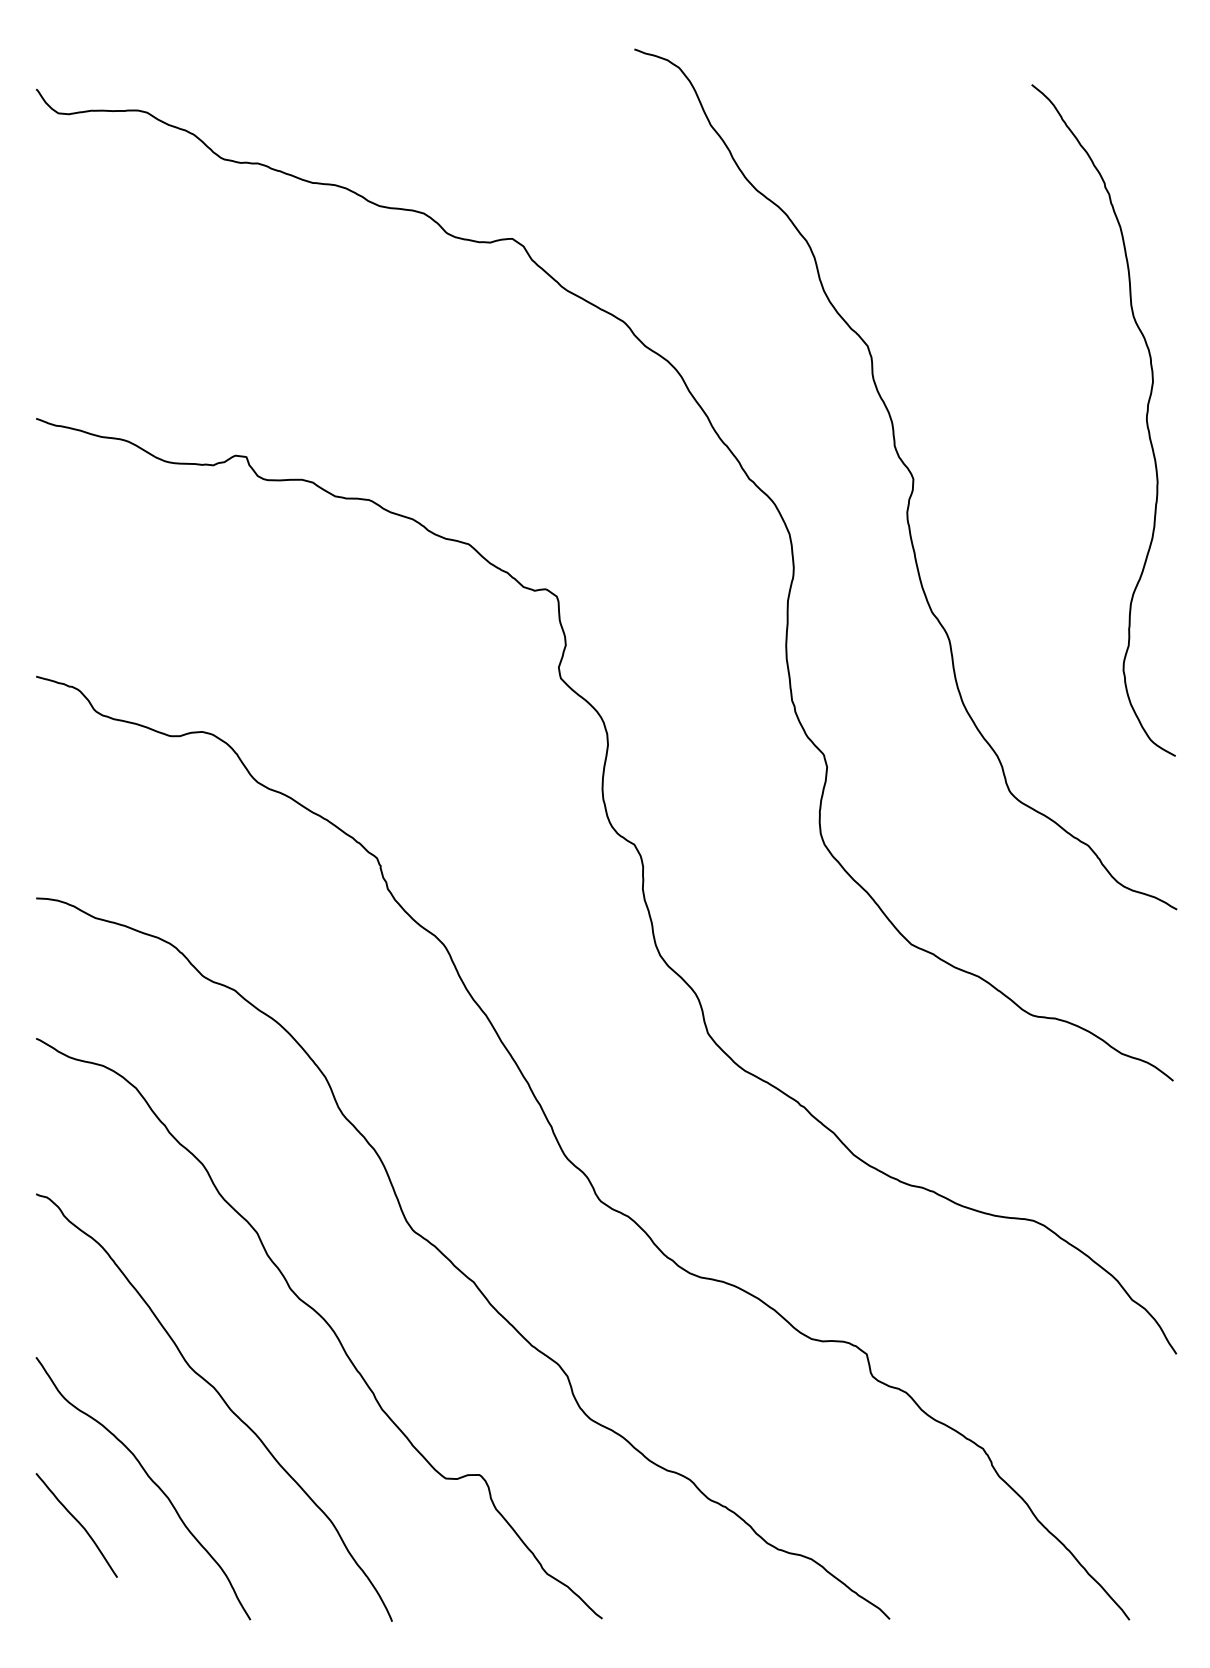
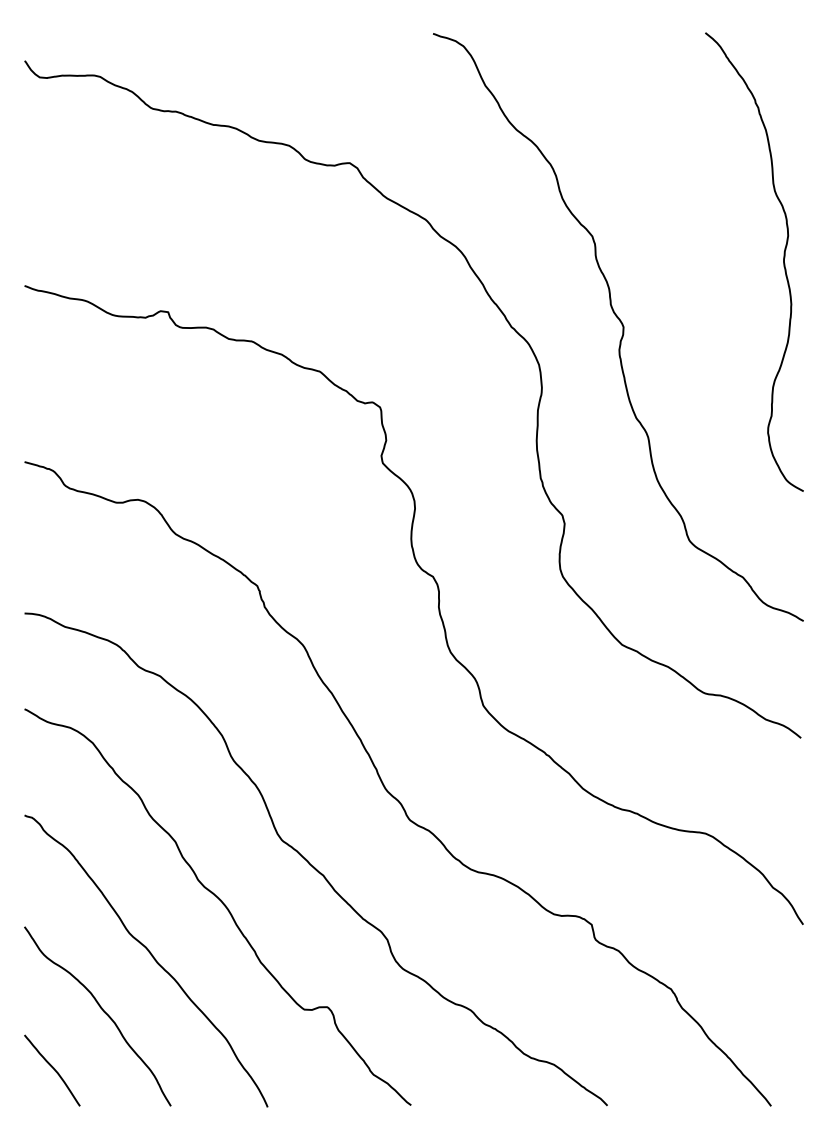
curve: (1146, 419) -> (783, 261), moved
curve: (78, 1523) -> (53, 1069), moved

